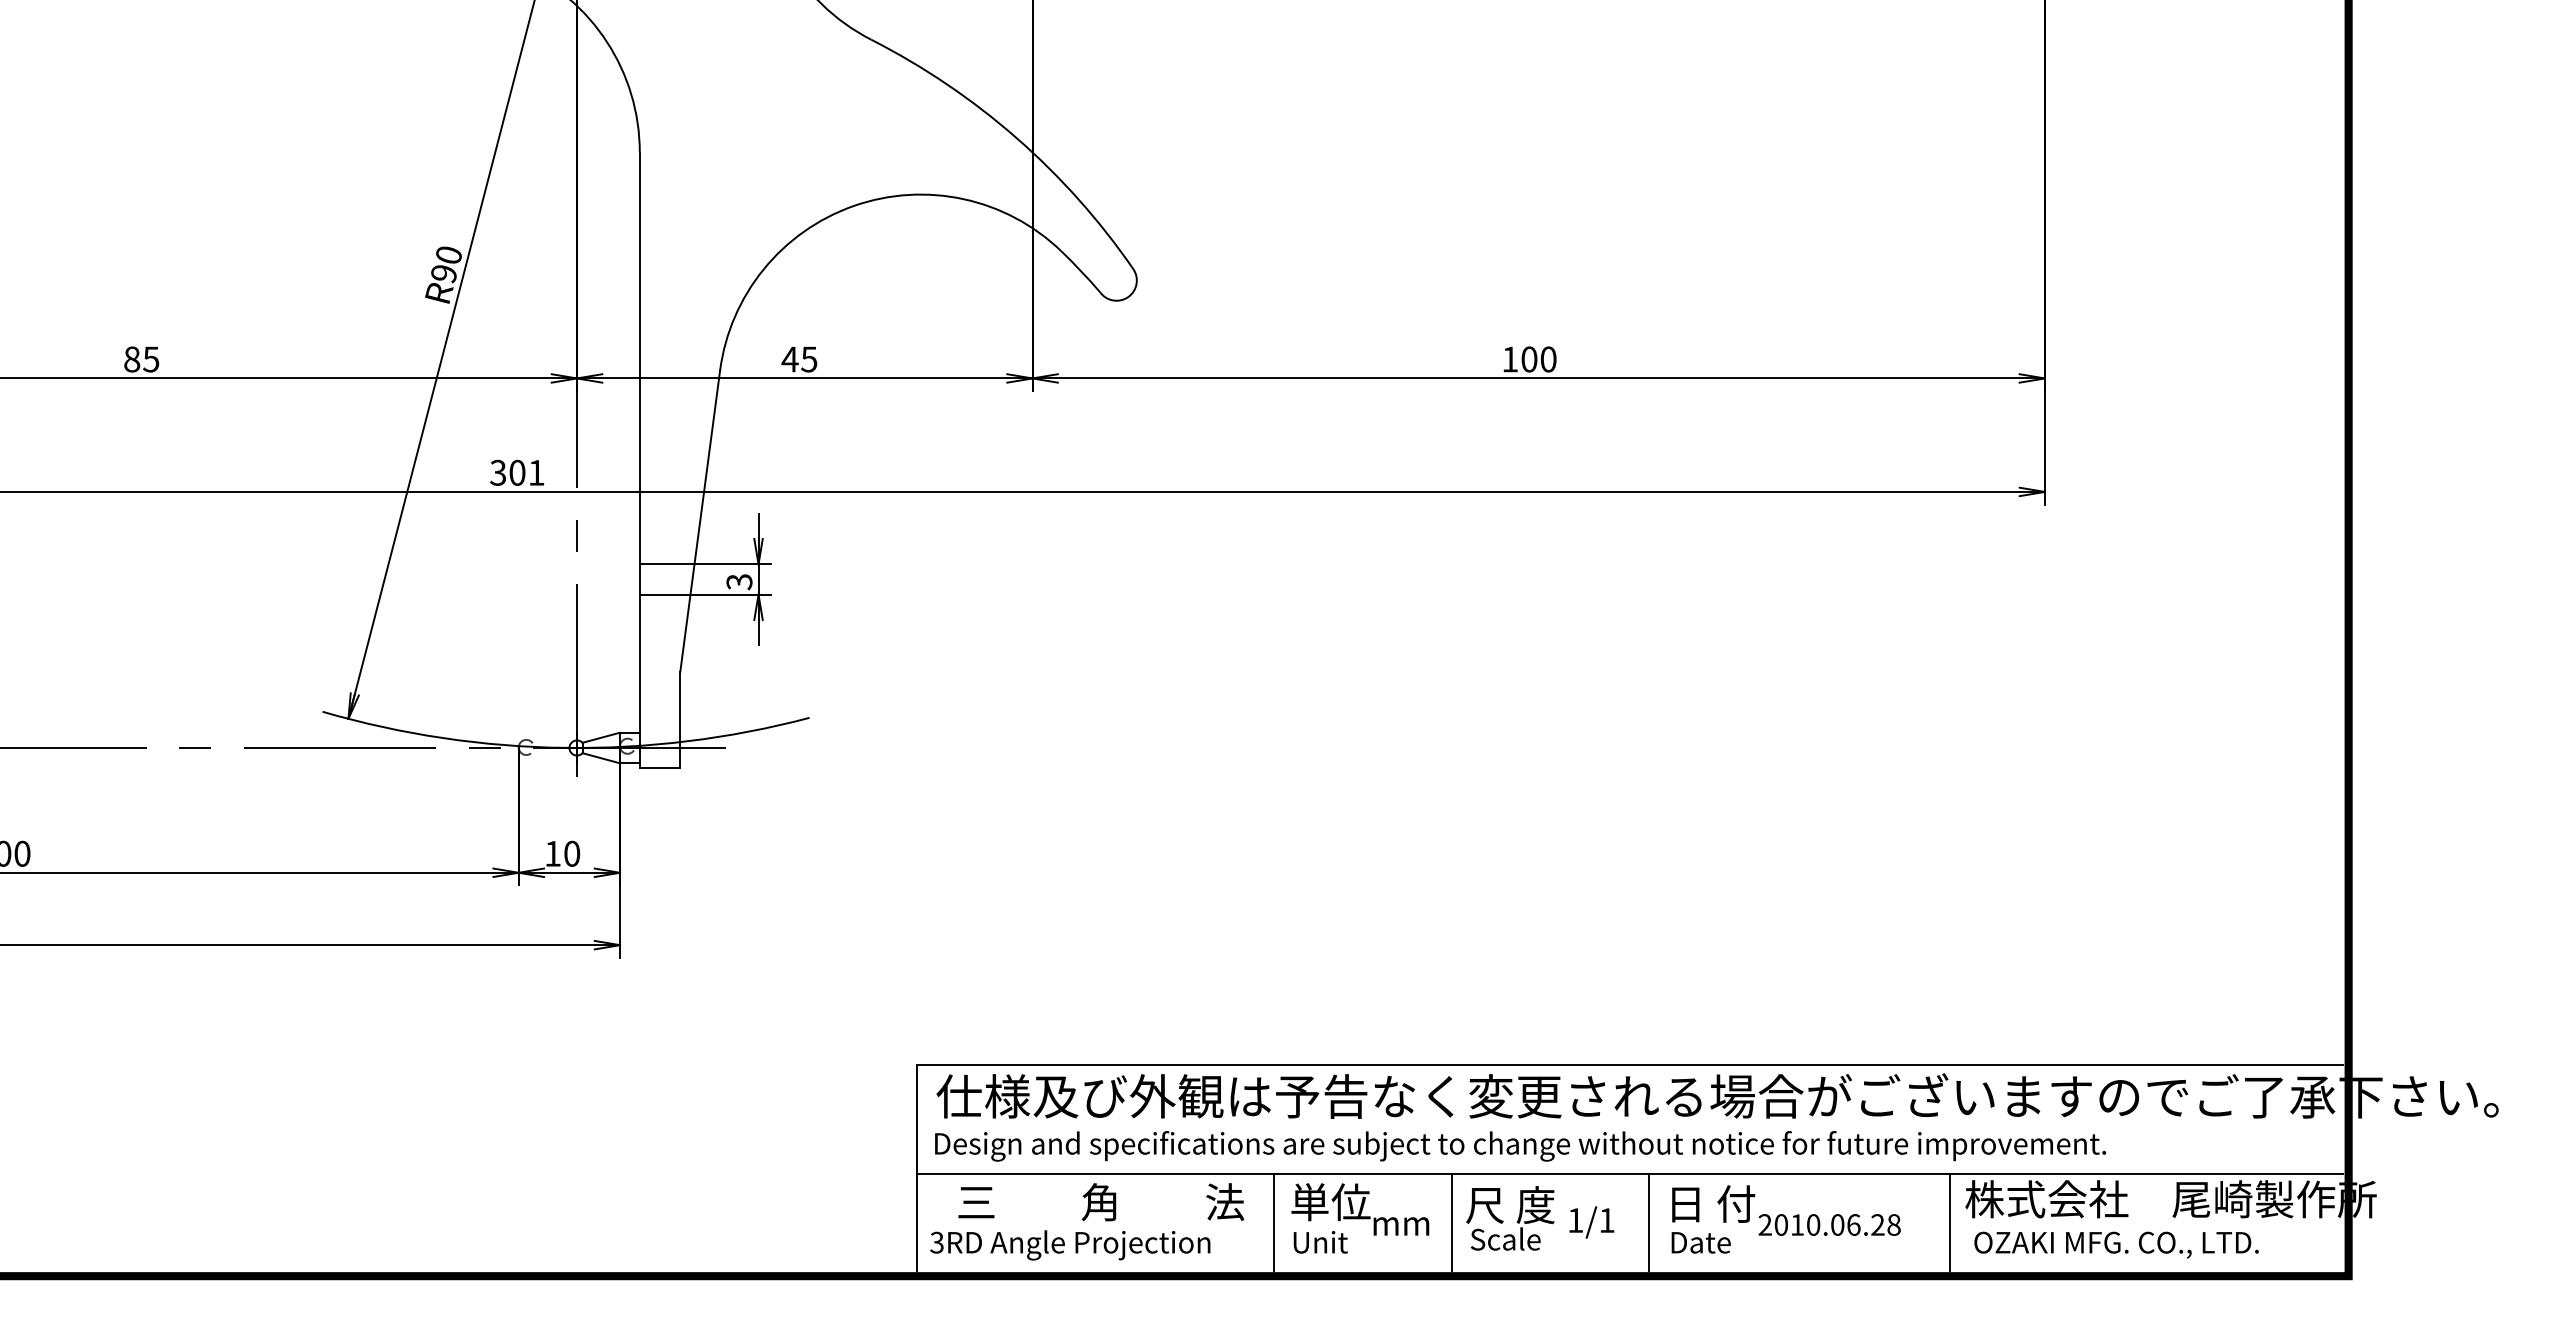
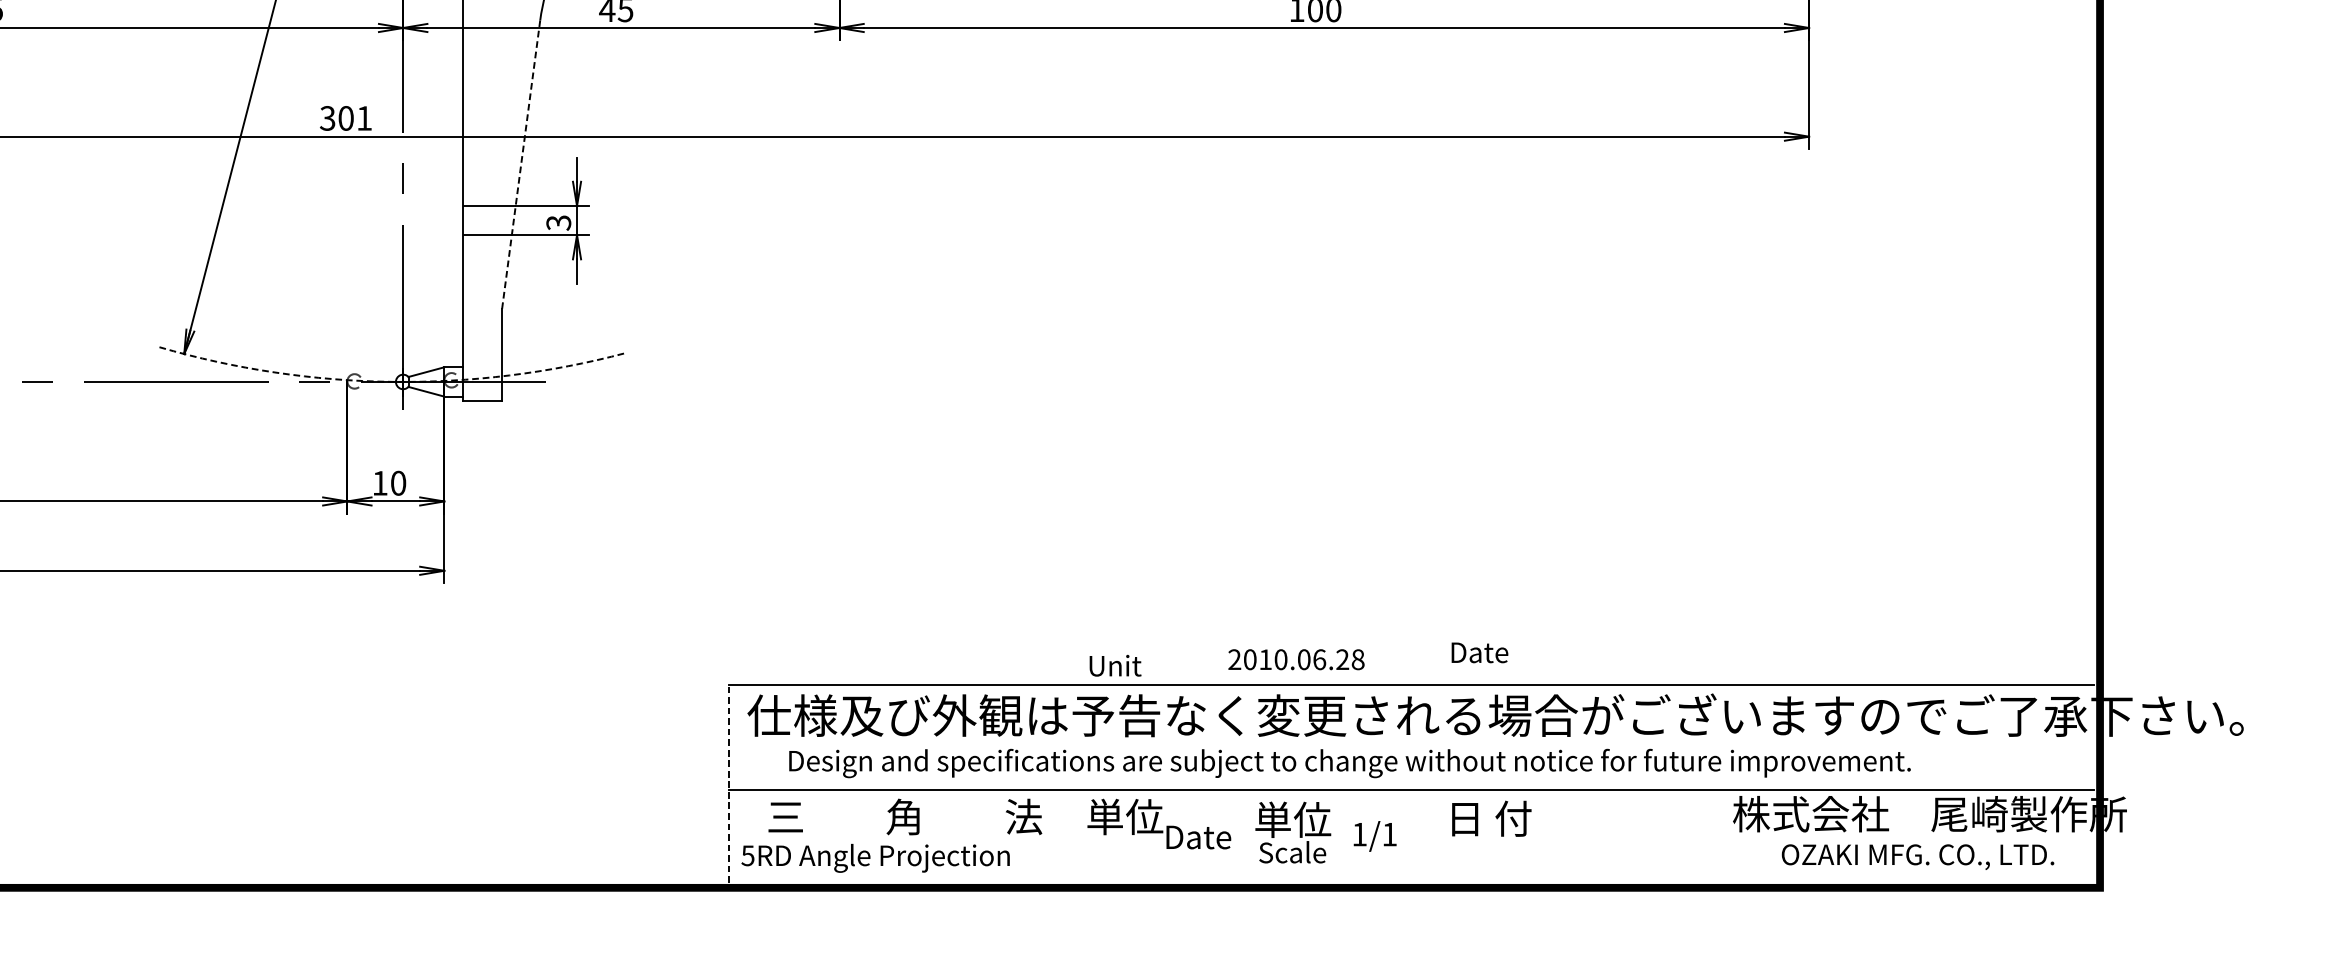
line: (700, 521) -> (521, 165), solid -> dashed
arc: (565, 747) -> (392, 381), solid -> dashed
text: (1520, 1146) -> (1349, 763), moved
line: (917, 1167) -> (729, 783), solid -> dashed
text: (1510, 1205) -> (1297, 820), 尺 度 -> 単位
line: (1274, 1222) -> (1071, 836), removed
line: (1451, 1222) -> (1240, 836), removed
line: (1649, 1222) -> (1430, 836), removed
line: (1950, 1222) -> (1718, 836), removed
text: (1407, 1223) -> (1198, 837), mm -> Date
text: (1829, 1224) -> (1296, 659), moved
text: (936, 1242) -> (747, 855), 3RD -> 5RD
text: (1320, 1242) -> (1115, 665), moved
text: (1700, 1242) -> (1479, 652), moved
text: (2116, 1244) -> (1917, 856), moved

